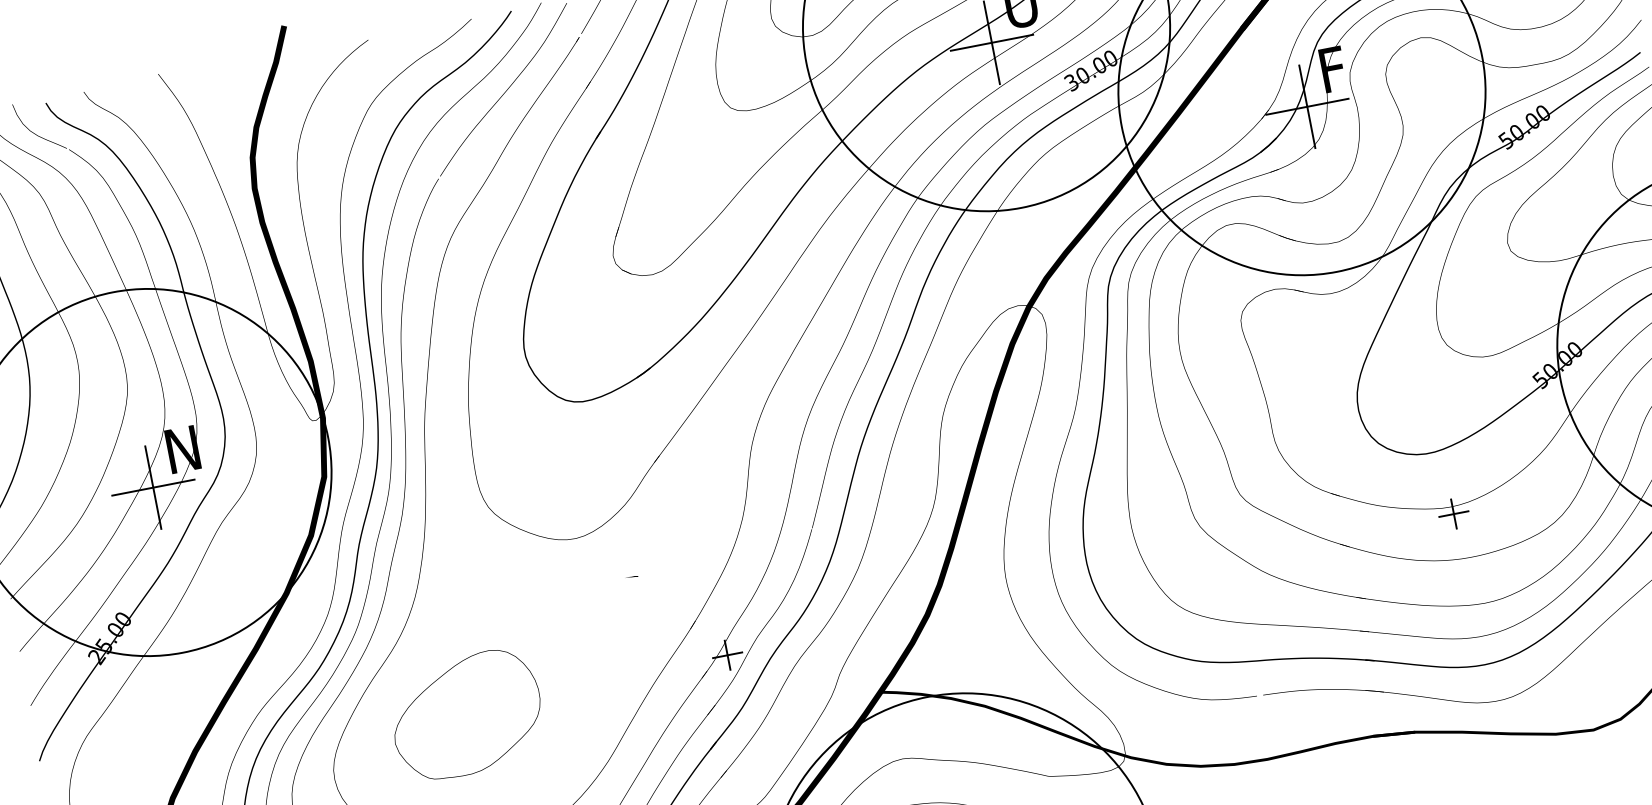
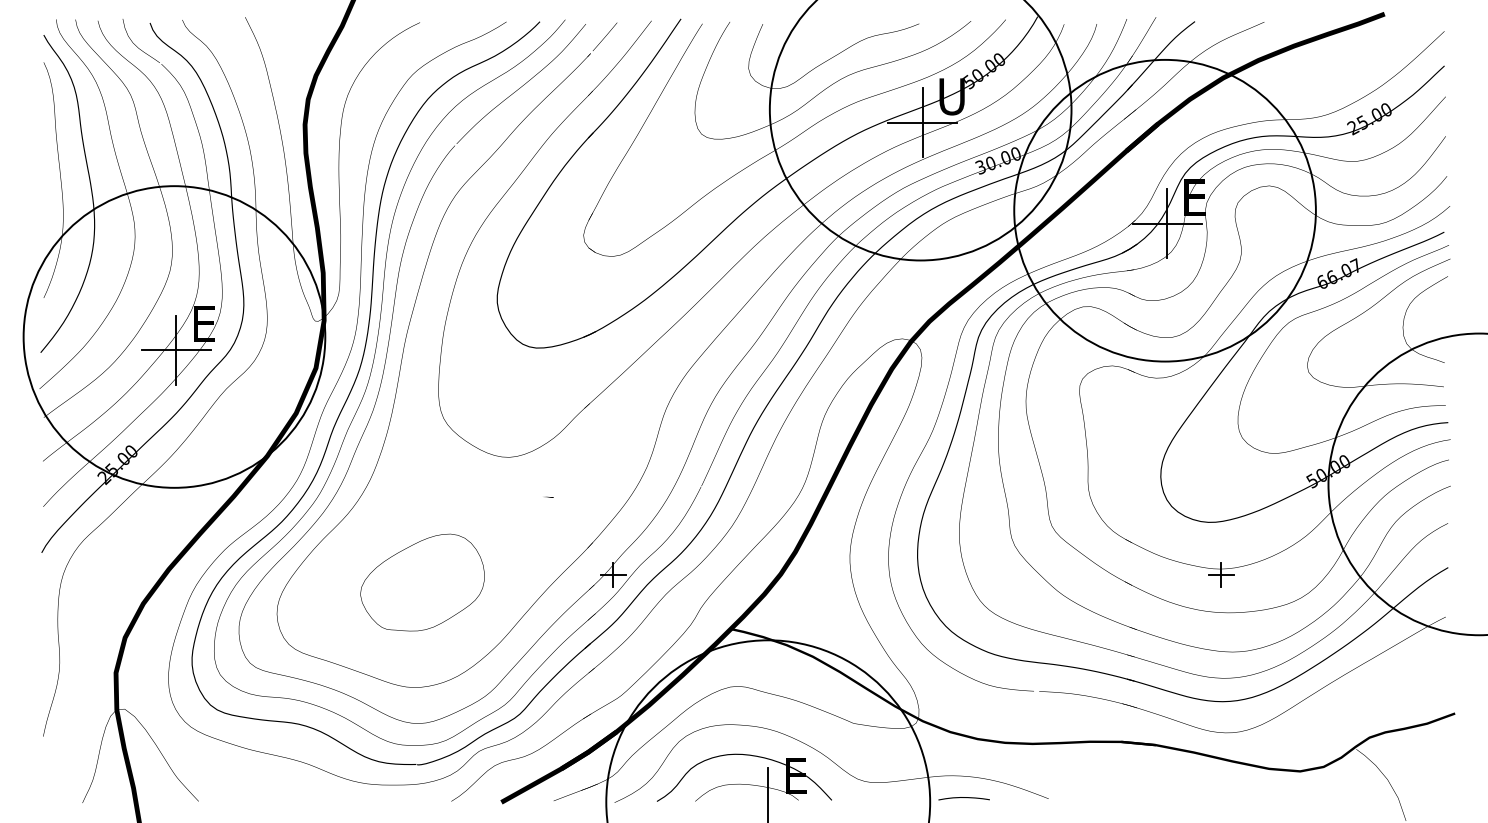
text: (1337, 68) -> (1197, 197), F -> E
text: (1523, 126) -> (1338, 273), 50.00 -> 66.07
text: (181, 449) -> (205, 323), N -> E
part: (466, 714) -> (422, 582), moved

